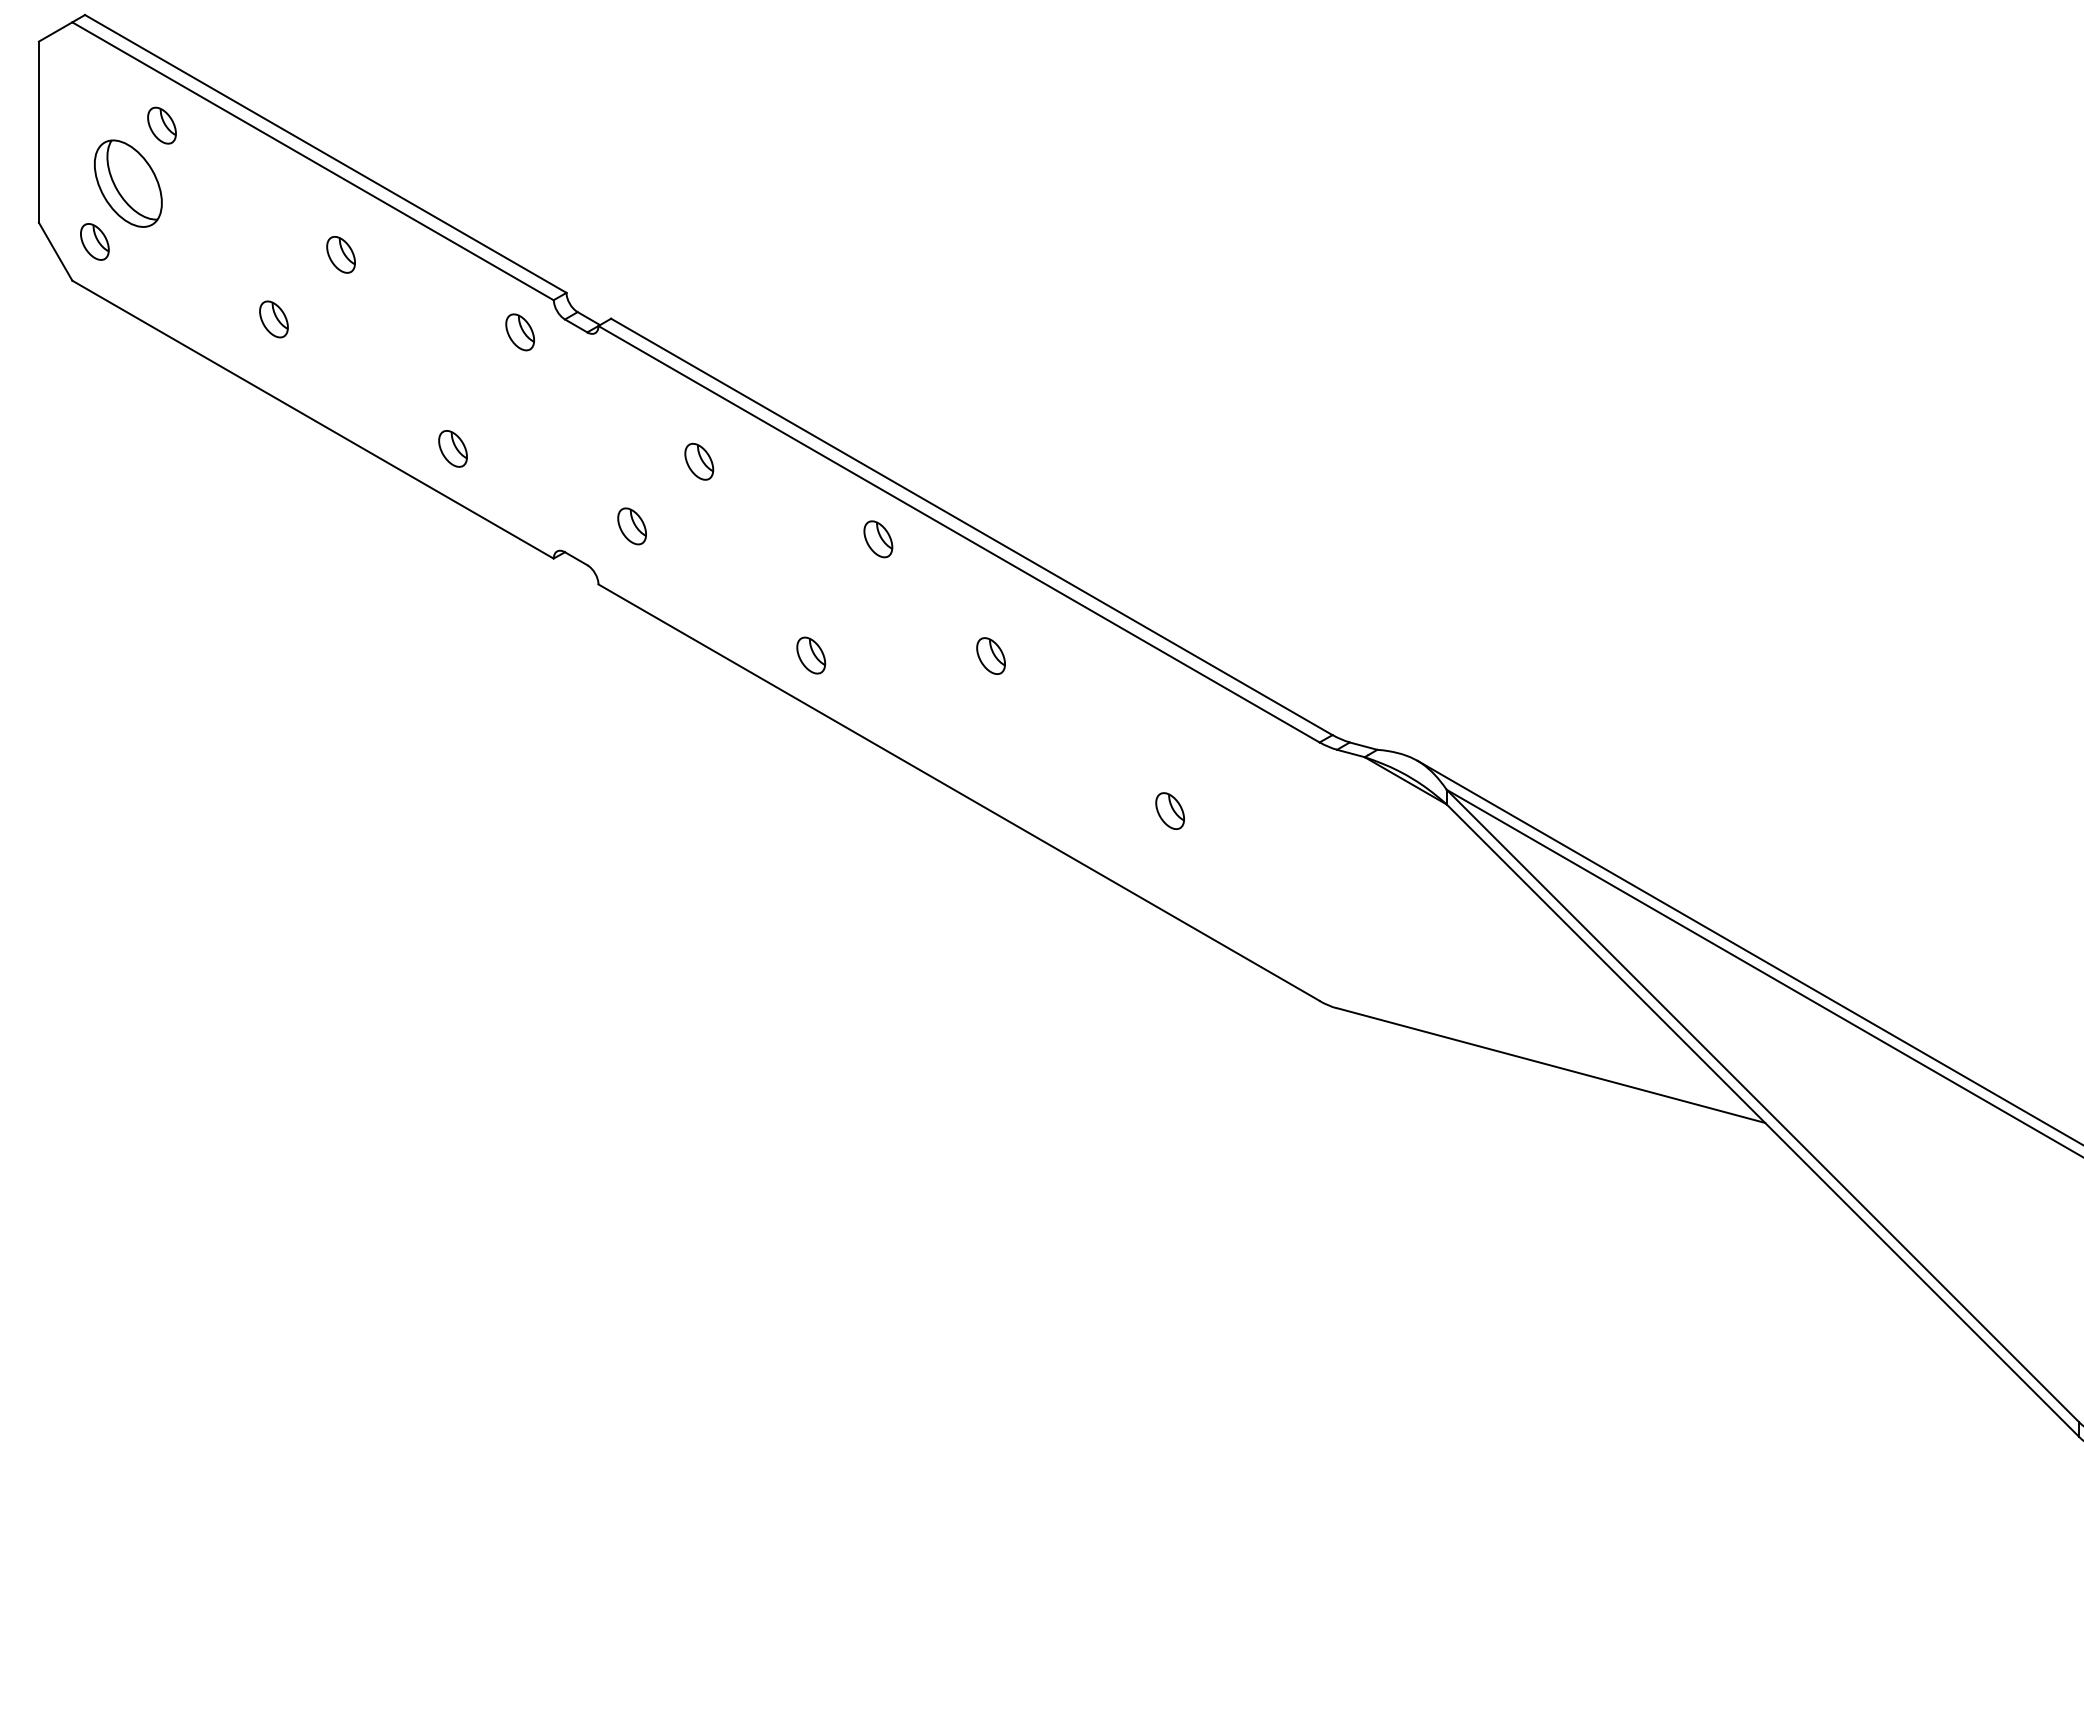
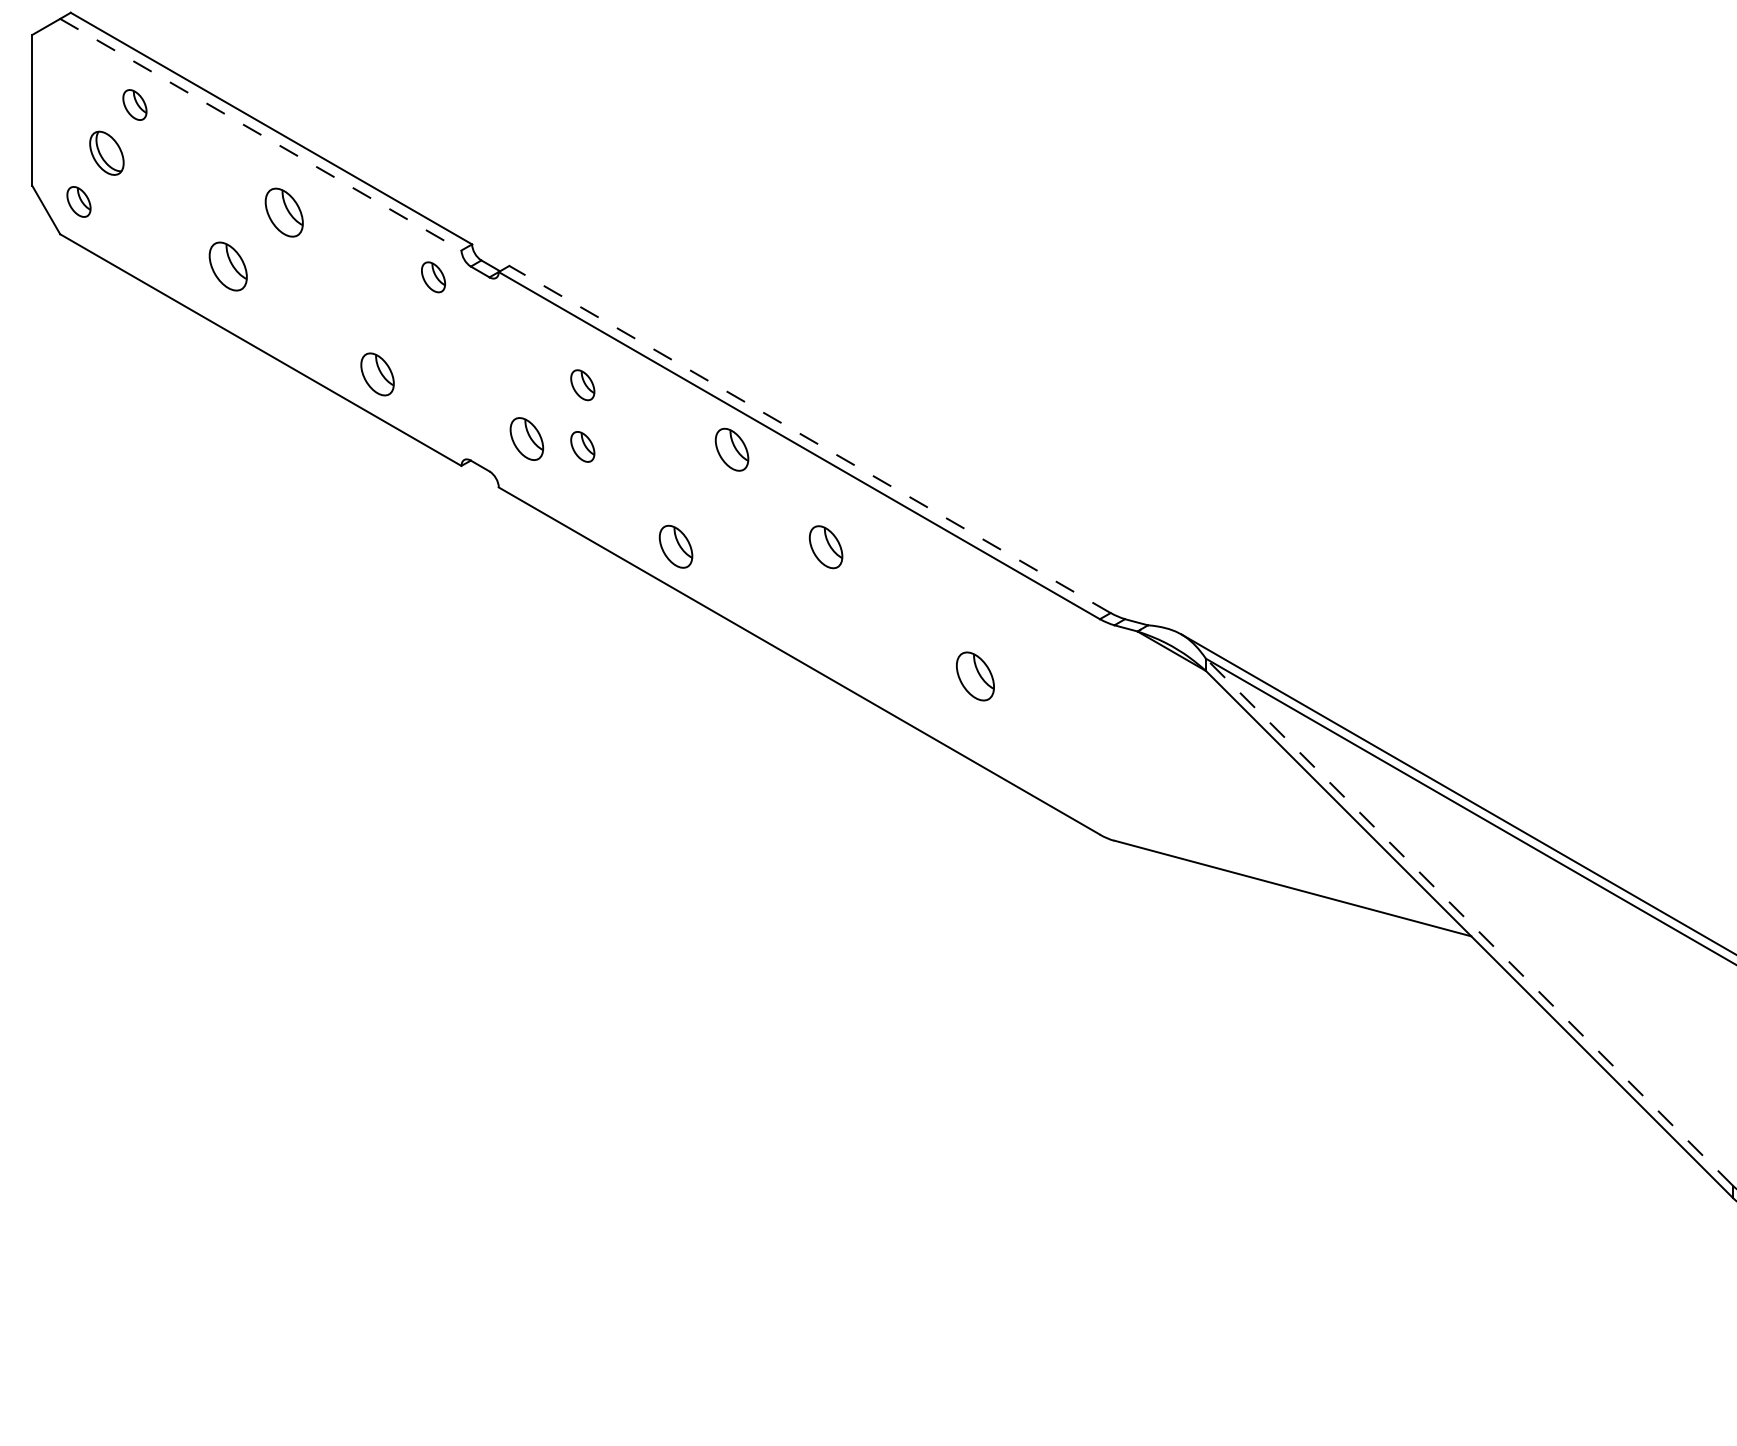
line: (313, 161) -> (261, 134), solid -> dashed
part: (128, 183) -> (107, 153), size x0.6
part: (340, 254) -> (283, 212), size x1.6
part: (273, 319) -> (227, 266), size x1.6
part: (452, 448) -> (377, 374), size x1.4
part: (631, 526) -> (526, 439), size x1.4
line: (971, 526) -> (809, 439), solid -> dashed
part: (699, 535) -> (582, 446), added
part: (878, 539) -> (732, 449), size x1.4
part: (811, 655) -> (676, 546), size x1.4
part: (990, 655) -> (825, 546), size x1.4
part: (1169, 810) -> (974, 675), size x1.6
line: (1762, 1105) -> (1469, 921), solid -> dashed

